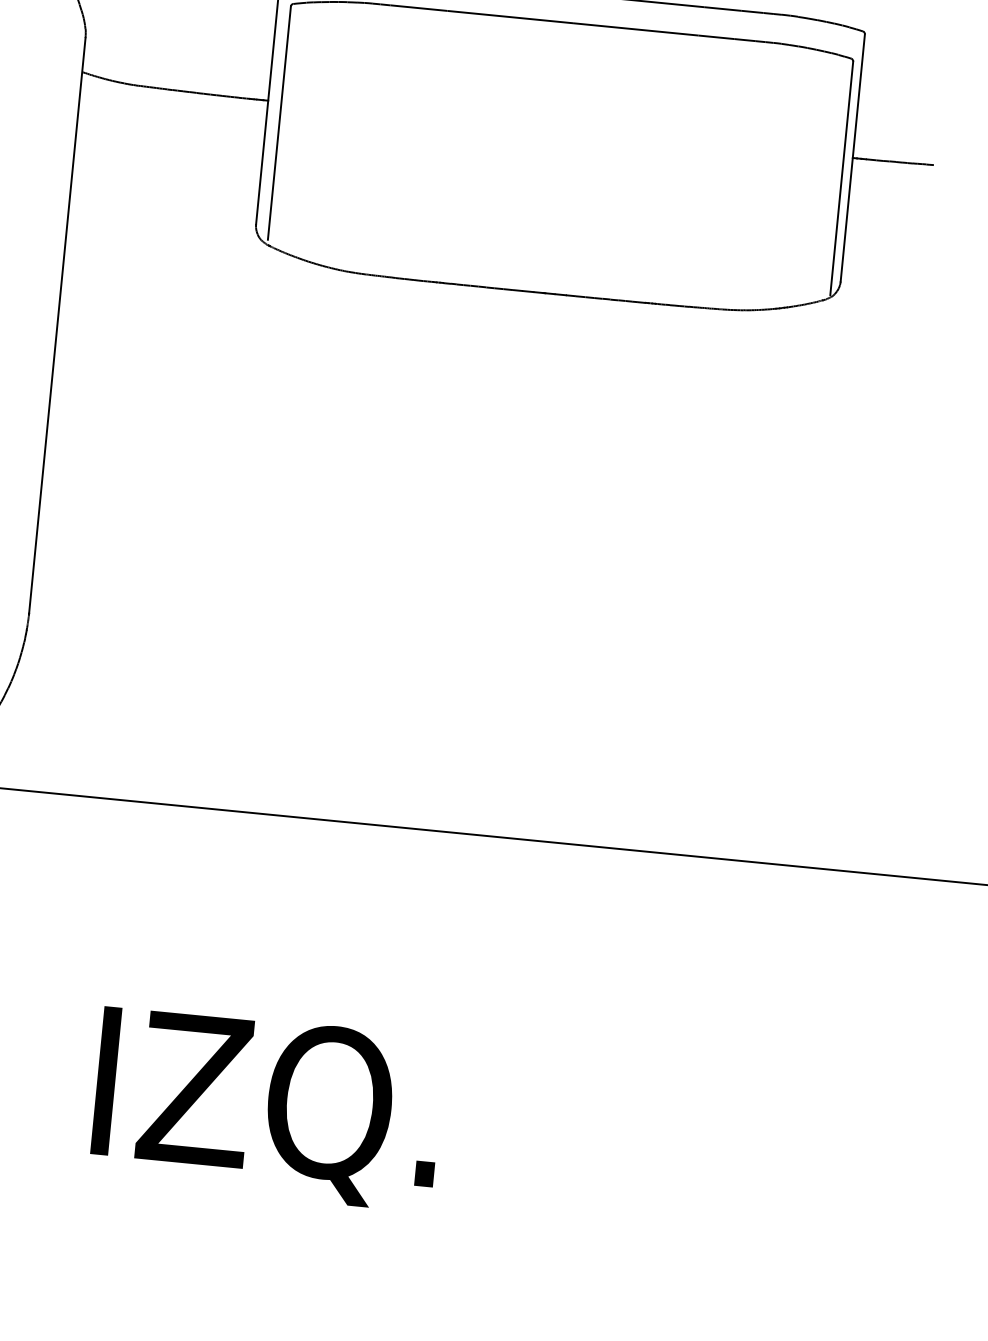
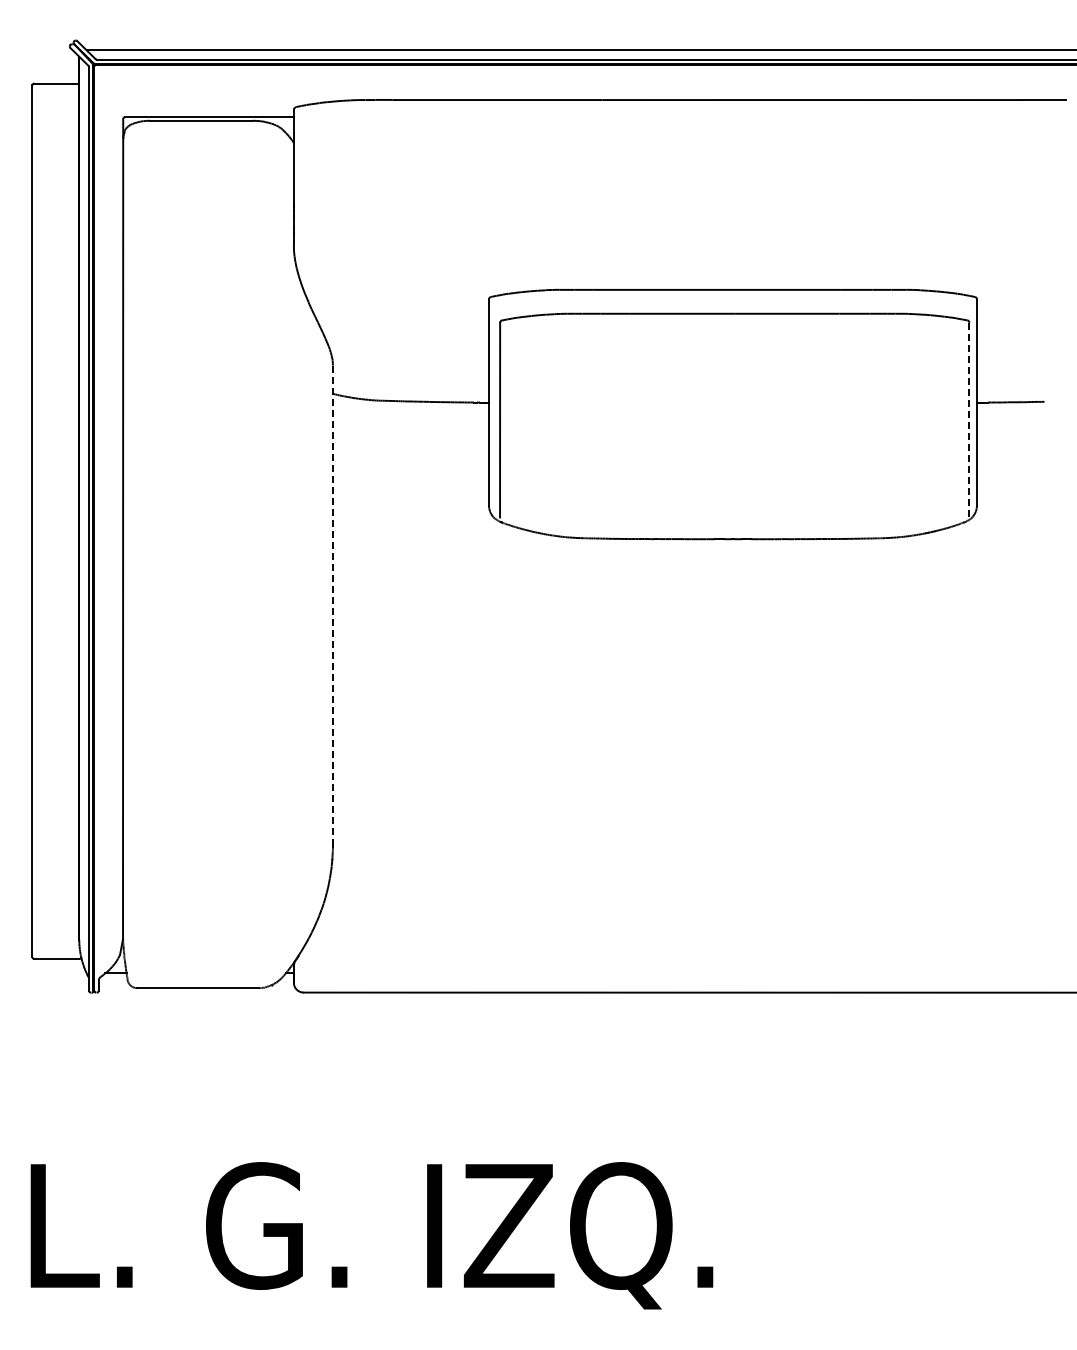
line: (841, 178) -> (969, 420), solid -> dashed
line: (56, 325) -> (332, 605), solid -> dashed

